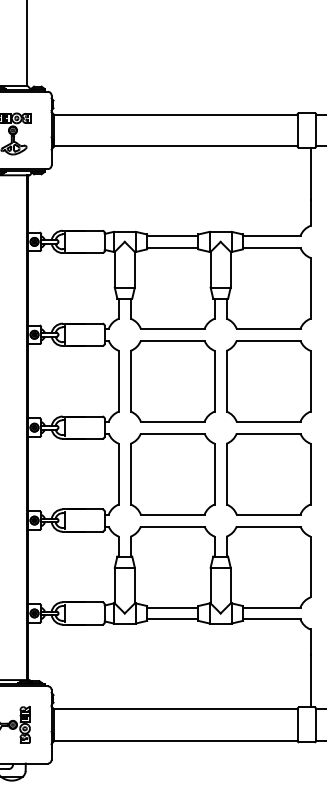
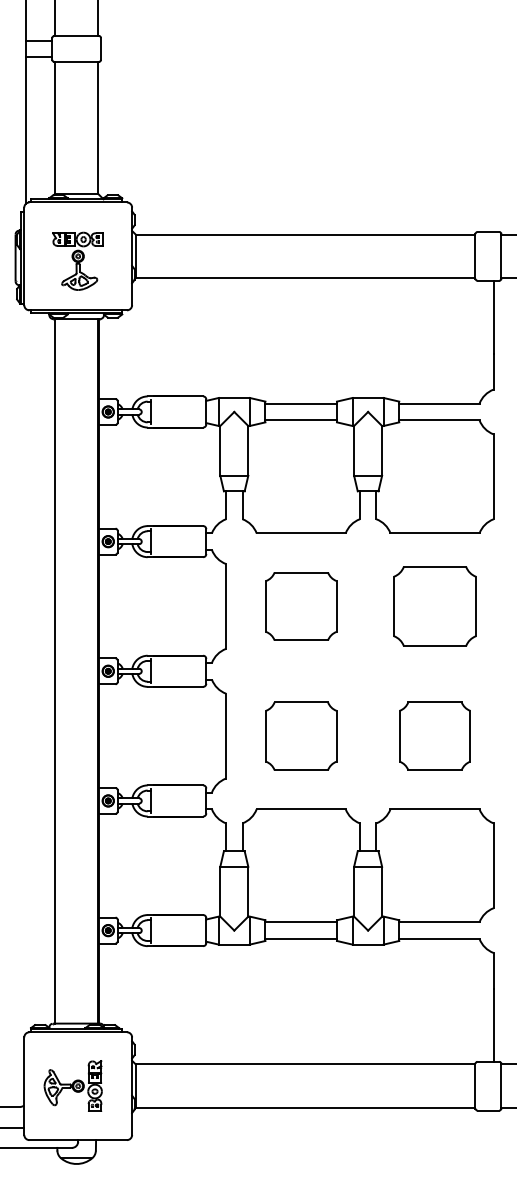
part: (172, 381) -> (301, 606), size x0.6
part: (268, 381) -> (434, 606), size x0.7
part: (172, 474) -> (301, 736), size x0.6
part: (268, 474) -> (434, 736), size x0.6

